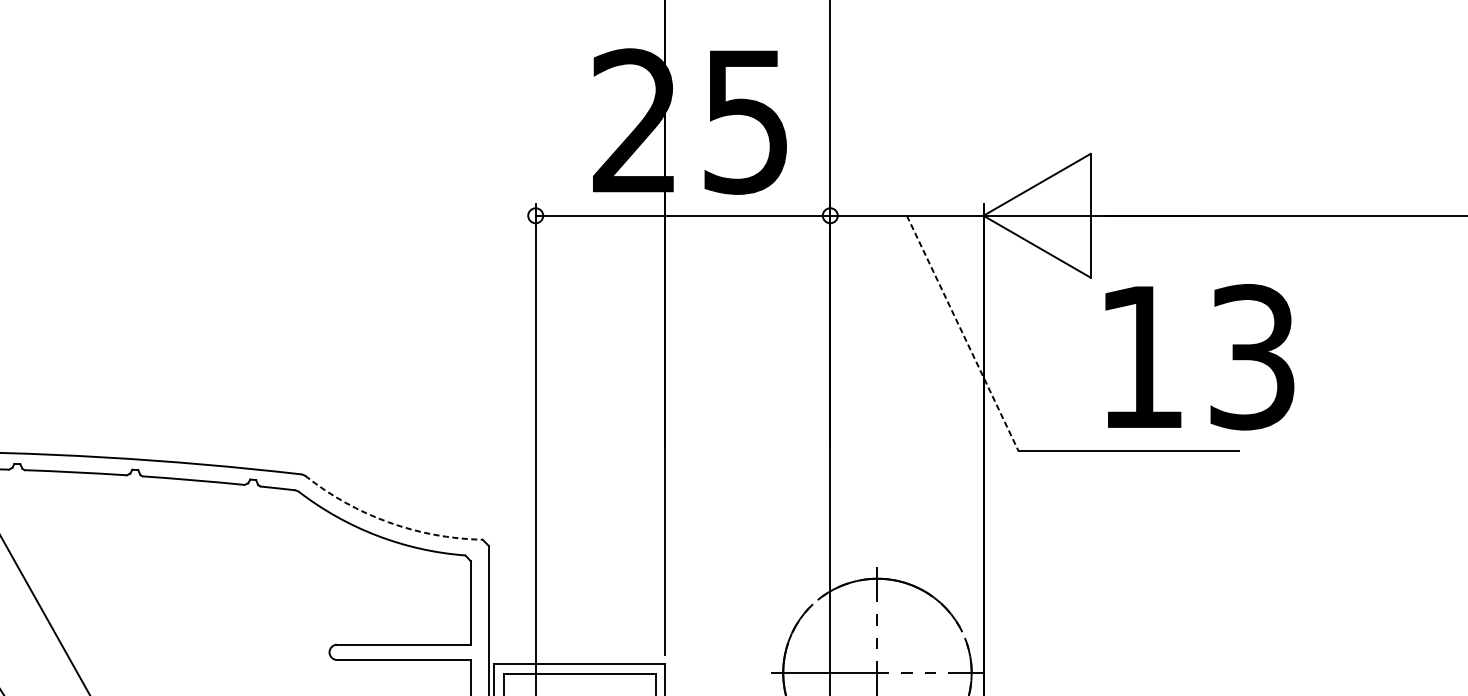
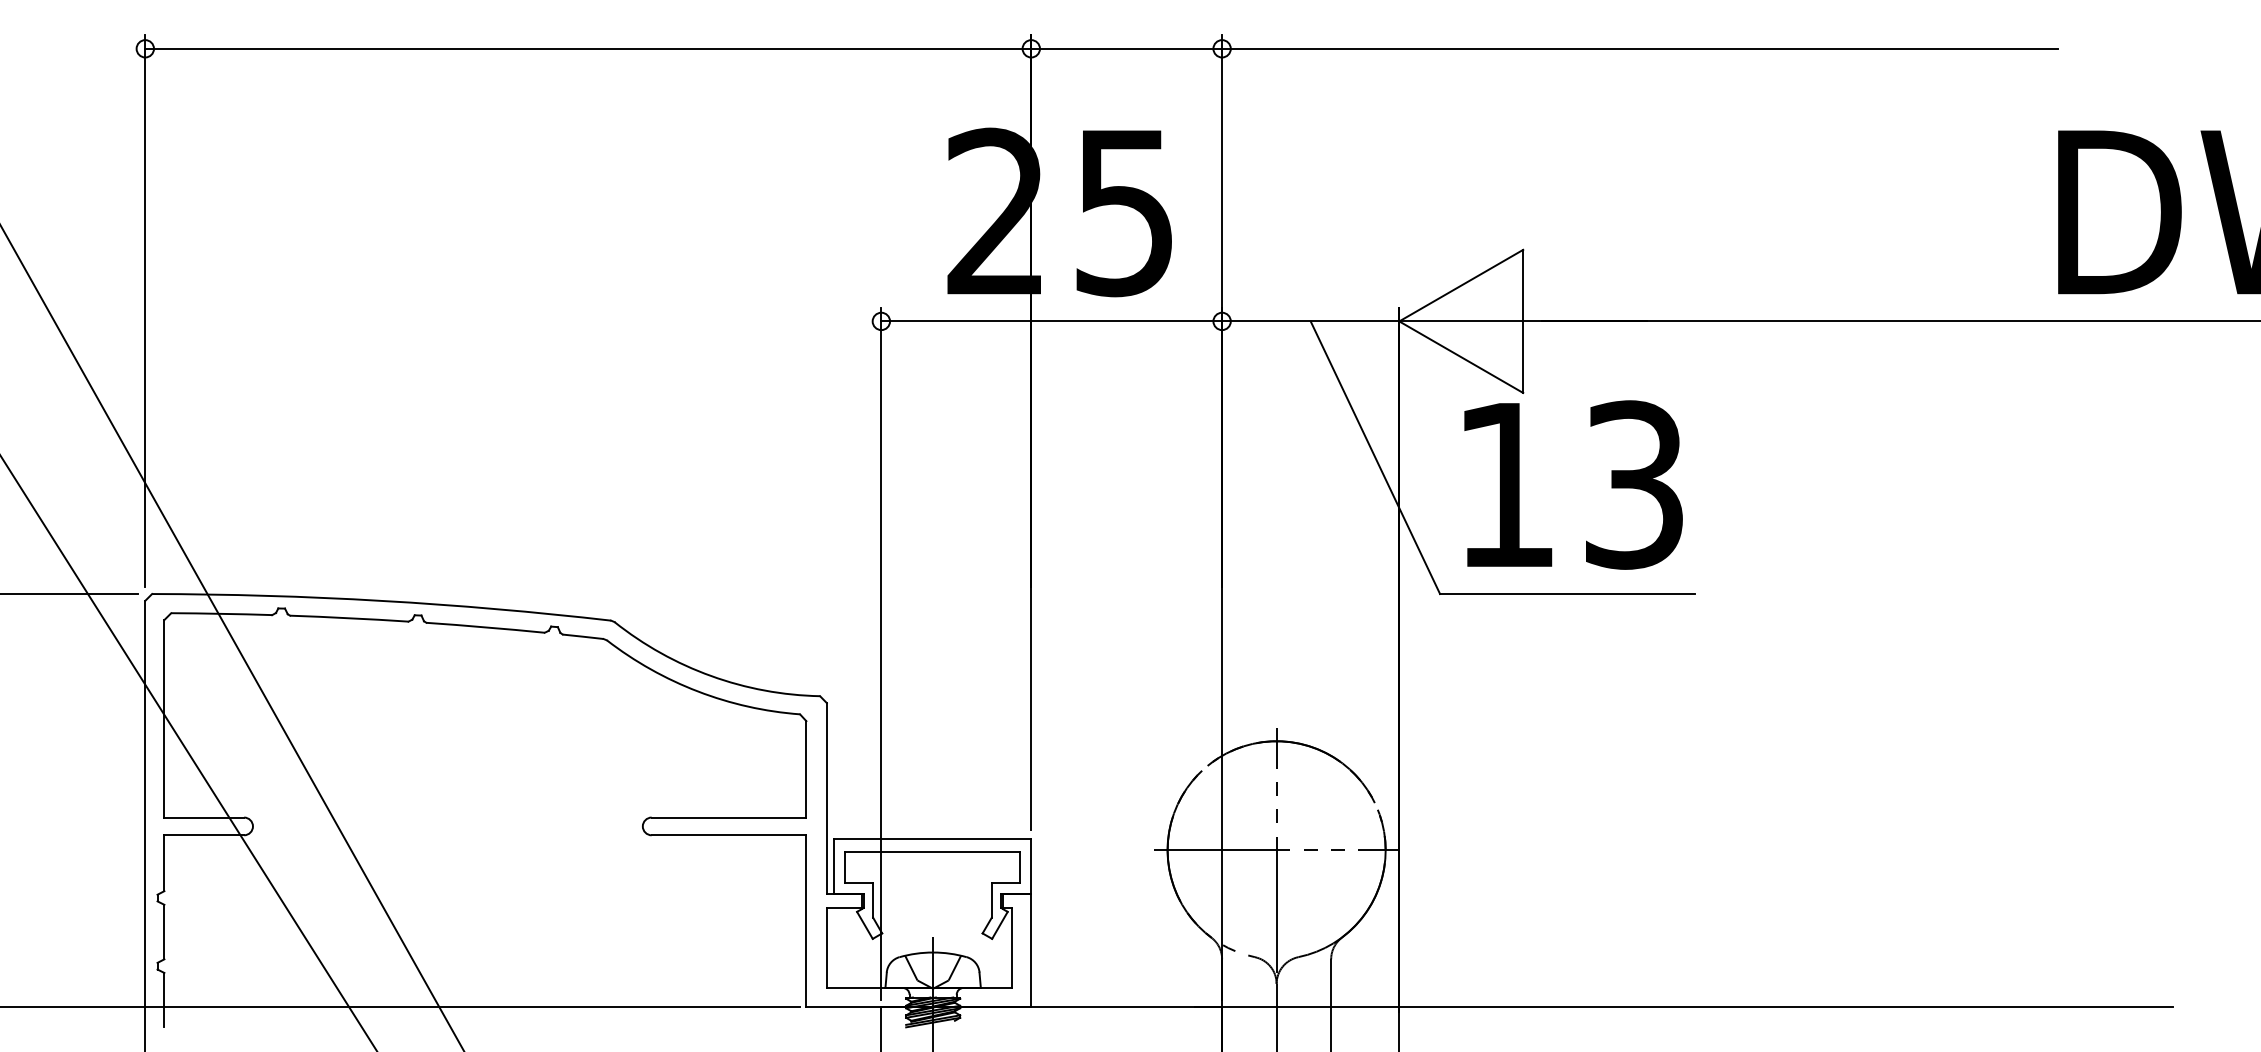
line: (962, 333) -> (1375, 457), dashed -> solid
text: (1199, 356) -> (1573, 484), moved
arc: (388, 522) -> (711, 676), dashed -> solid

